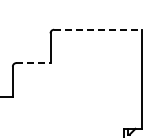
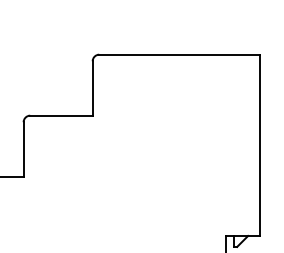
line: (98, 29) -> (180, 54), dashed -> solid
line: (33, 63) -> (61, 116), dashed -> solid

